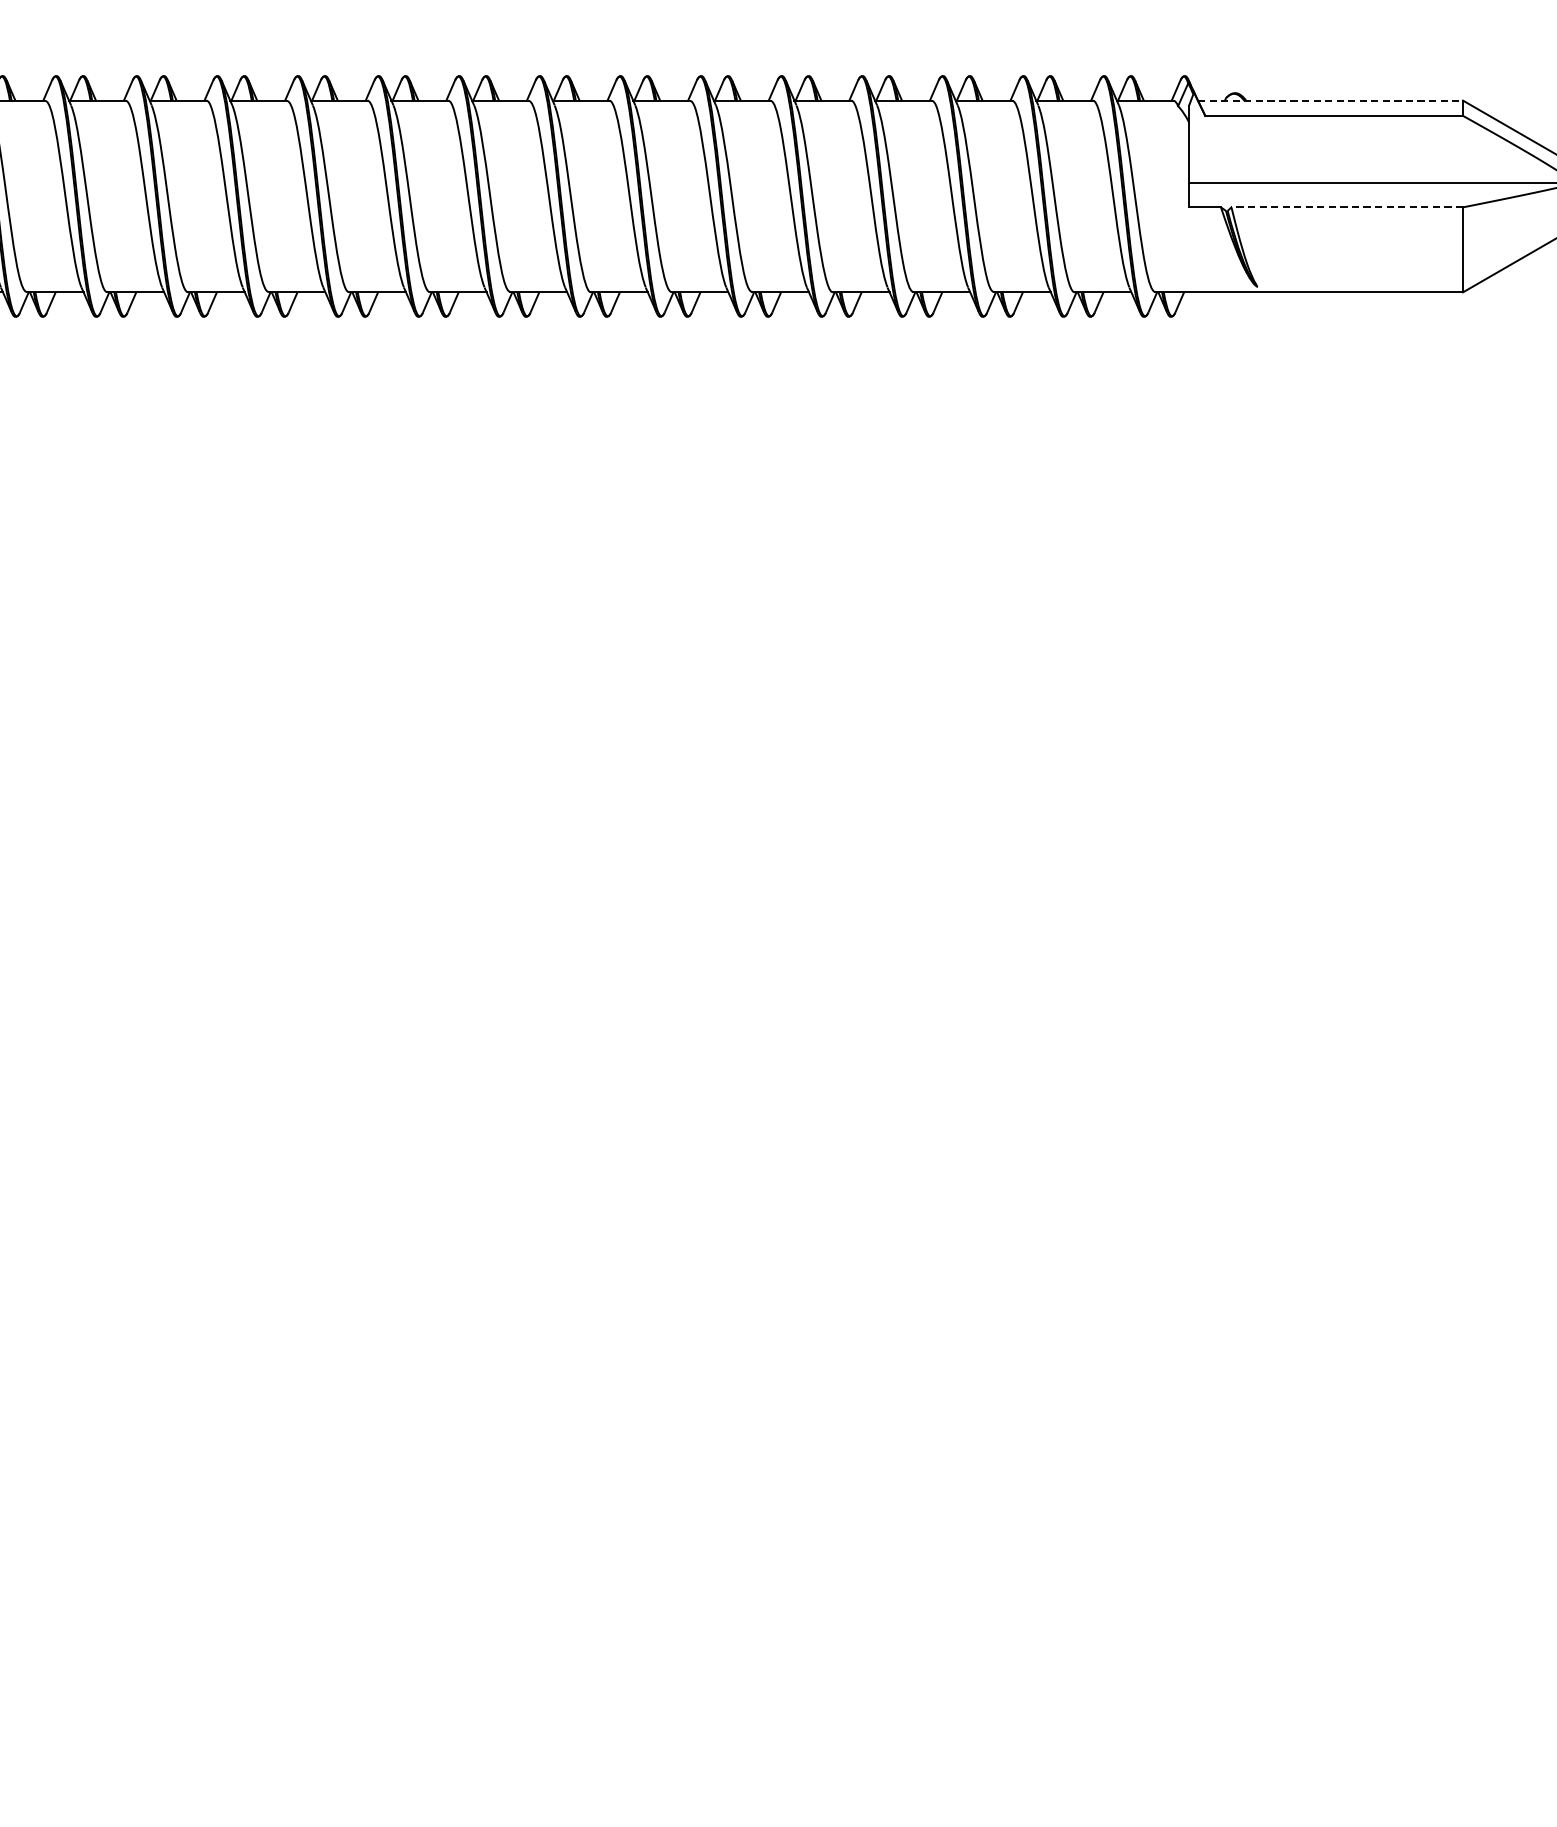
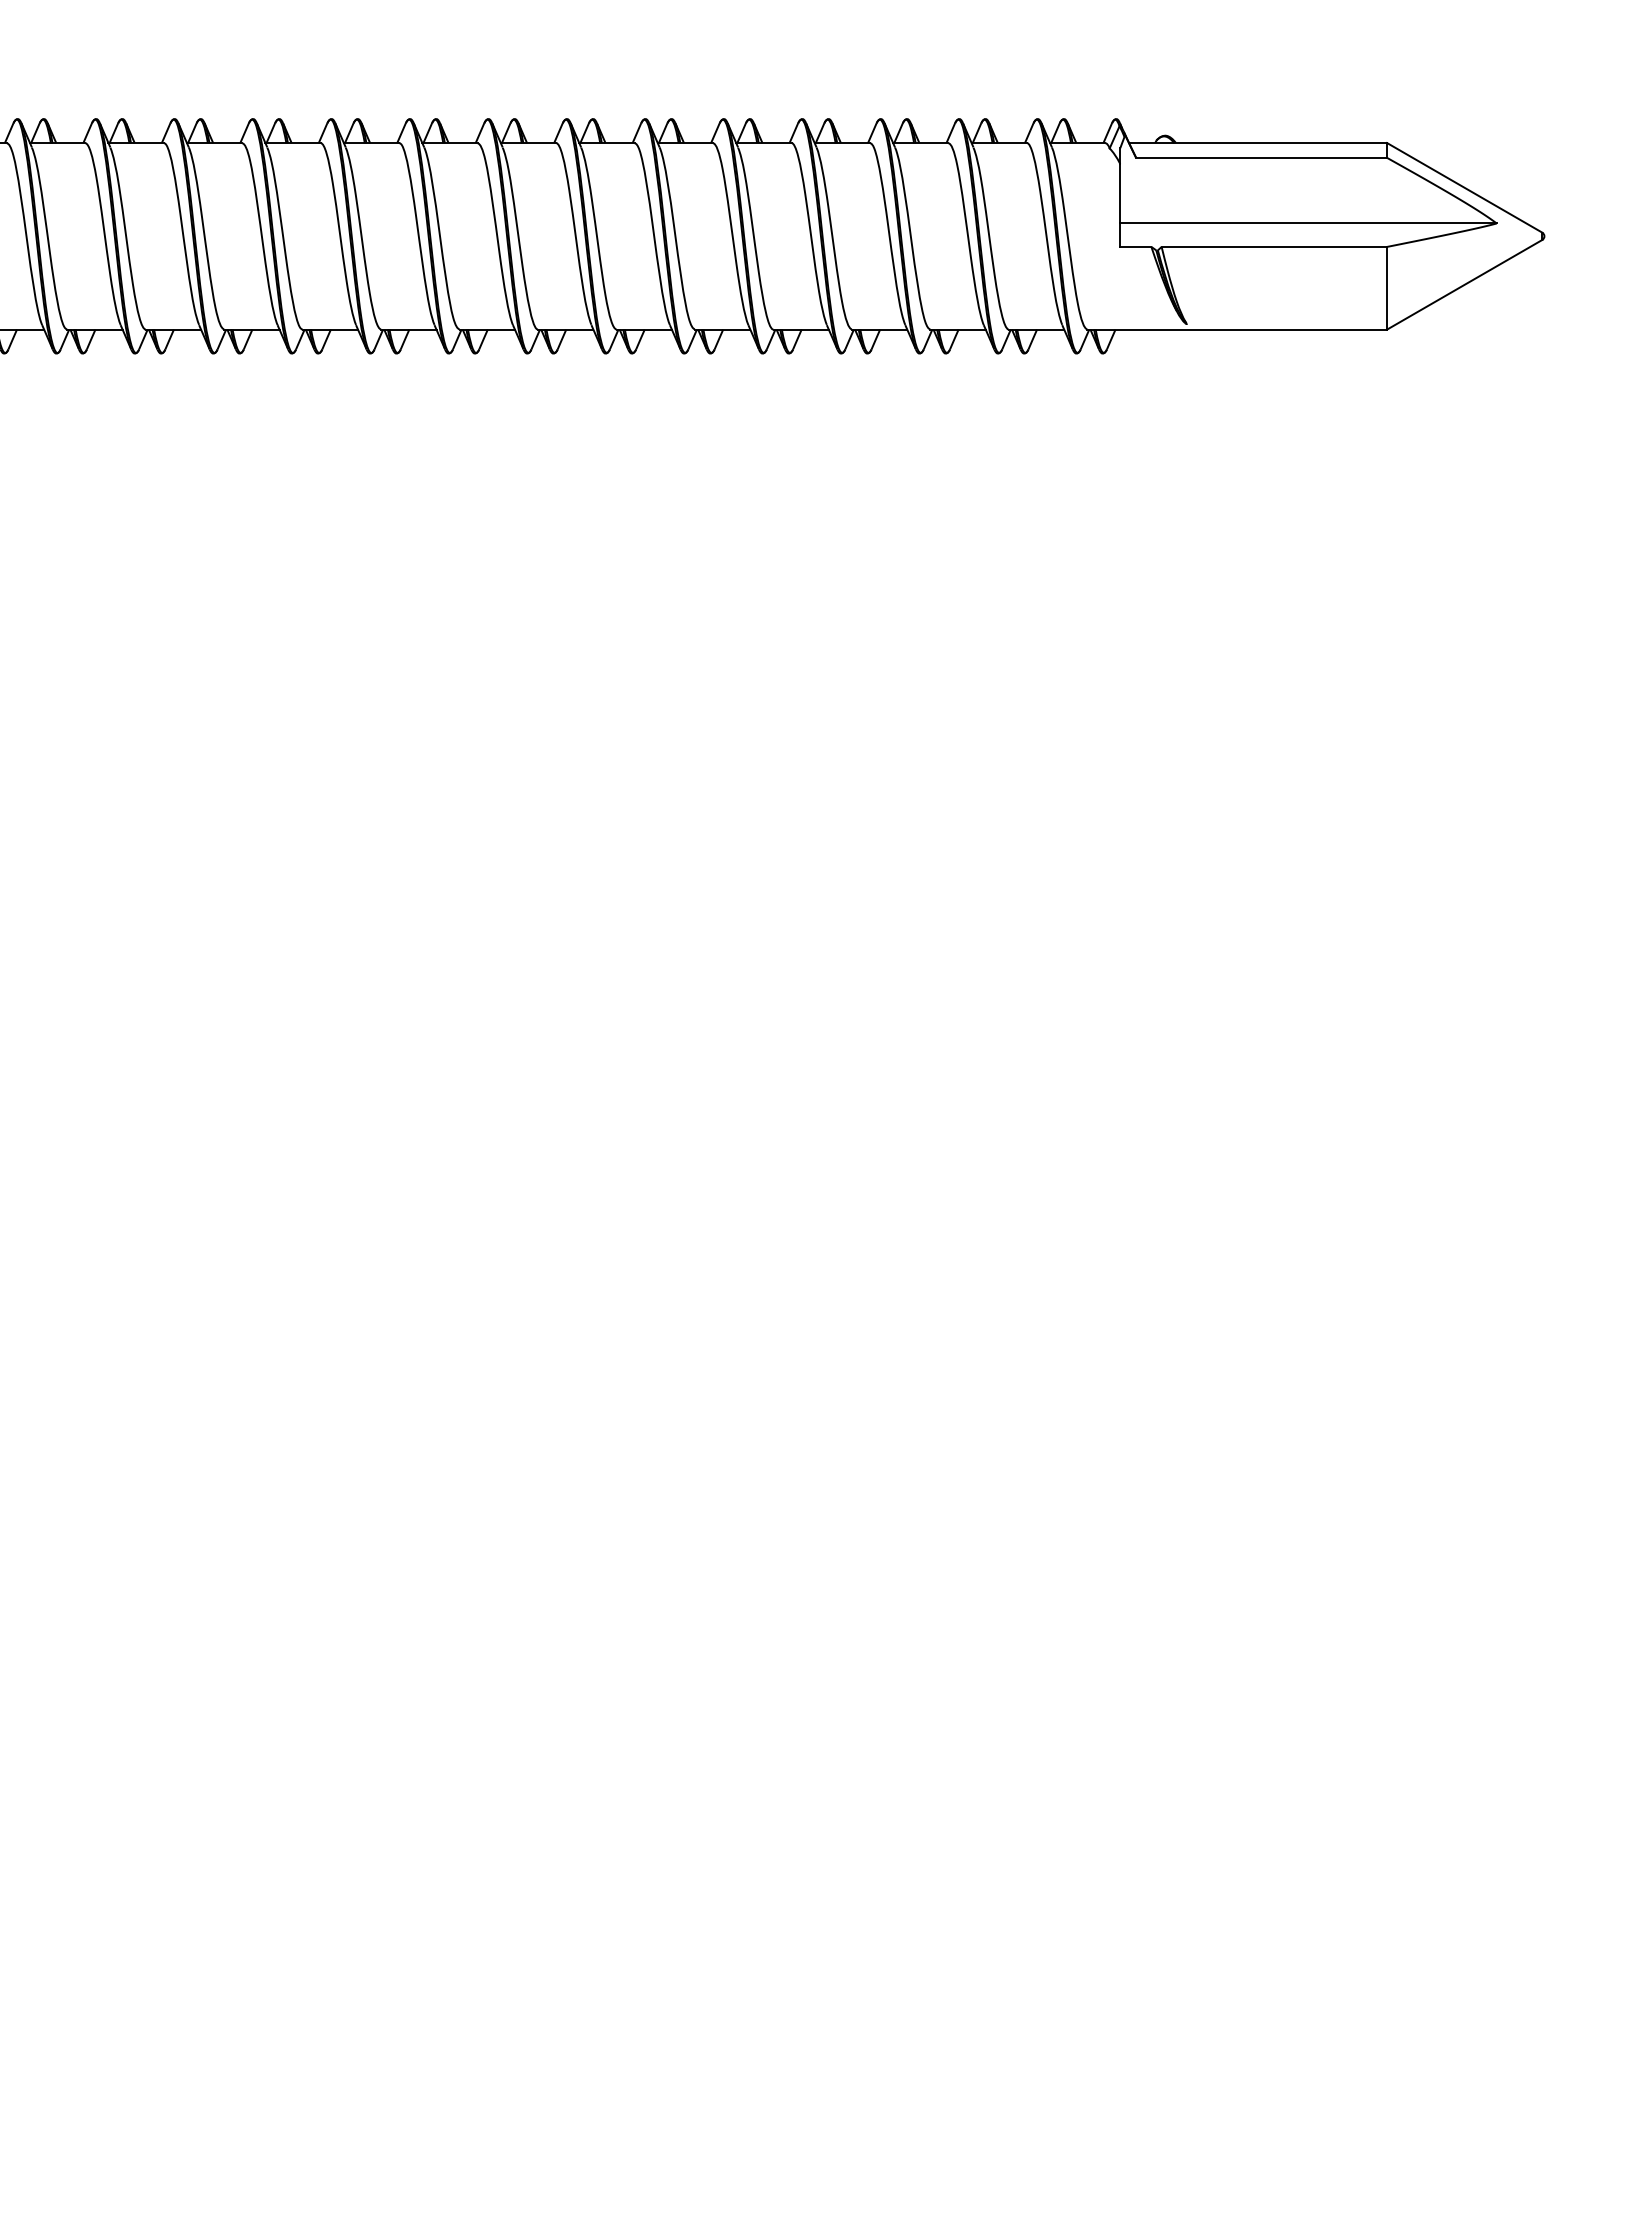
line: (1330, 101) -> (1258, 143), dashed -> solid
line: (1347, 206) -> (1274, 246), dashed -> solid

